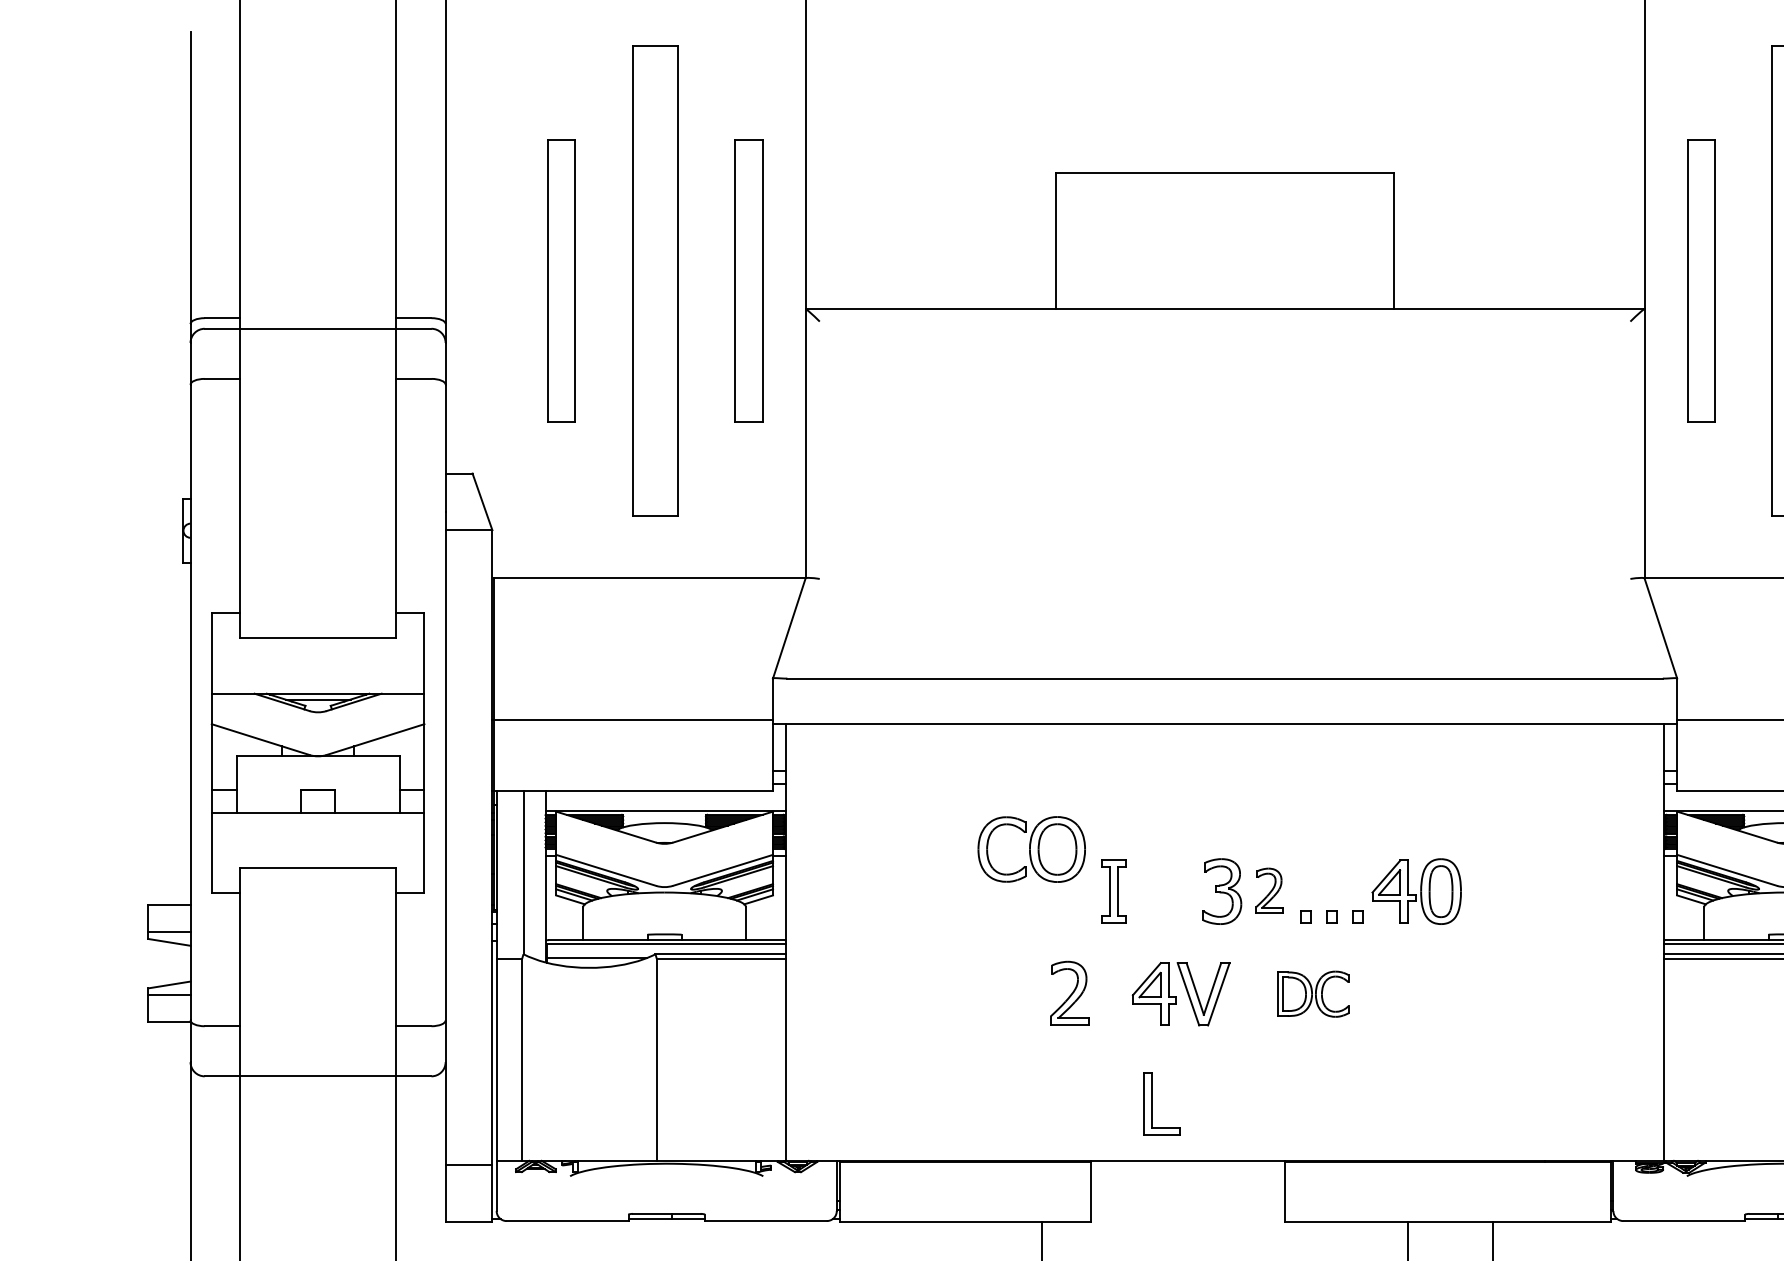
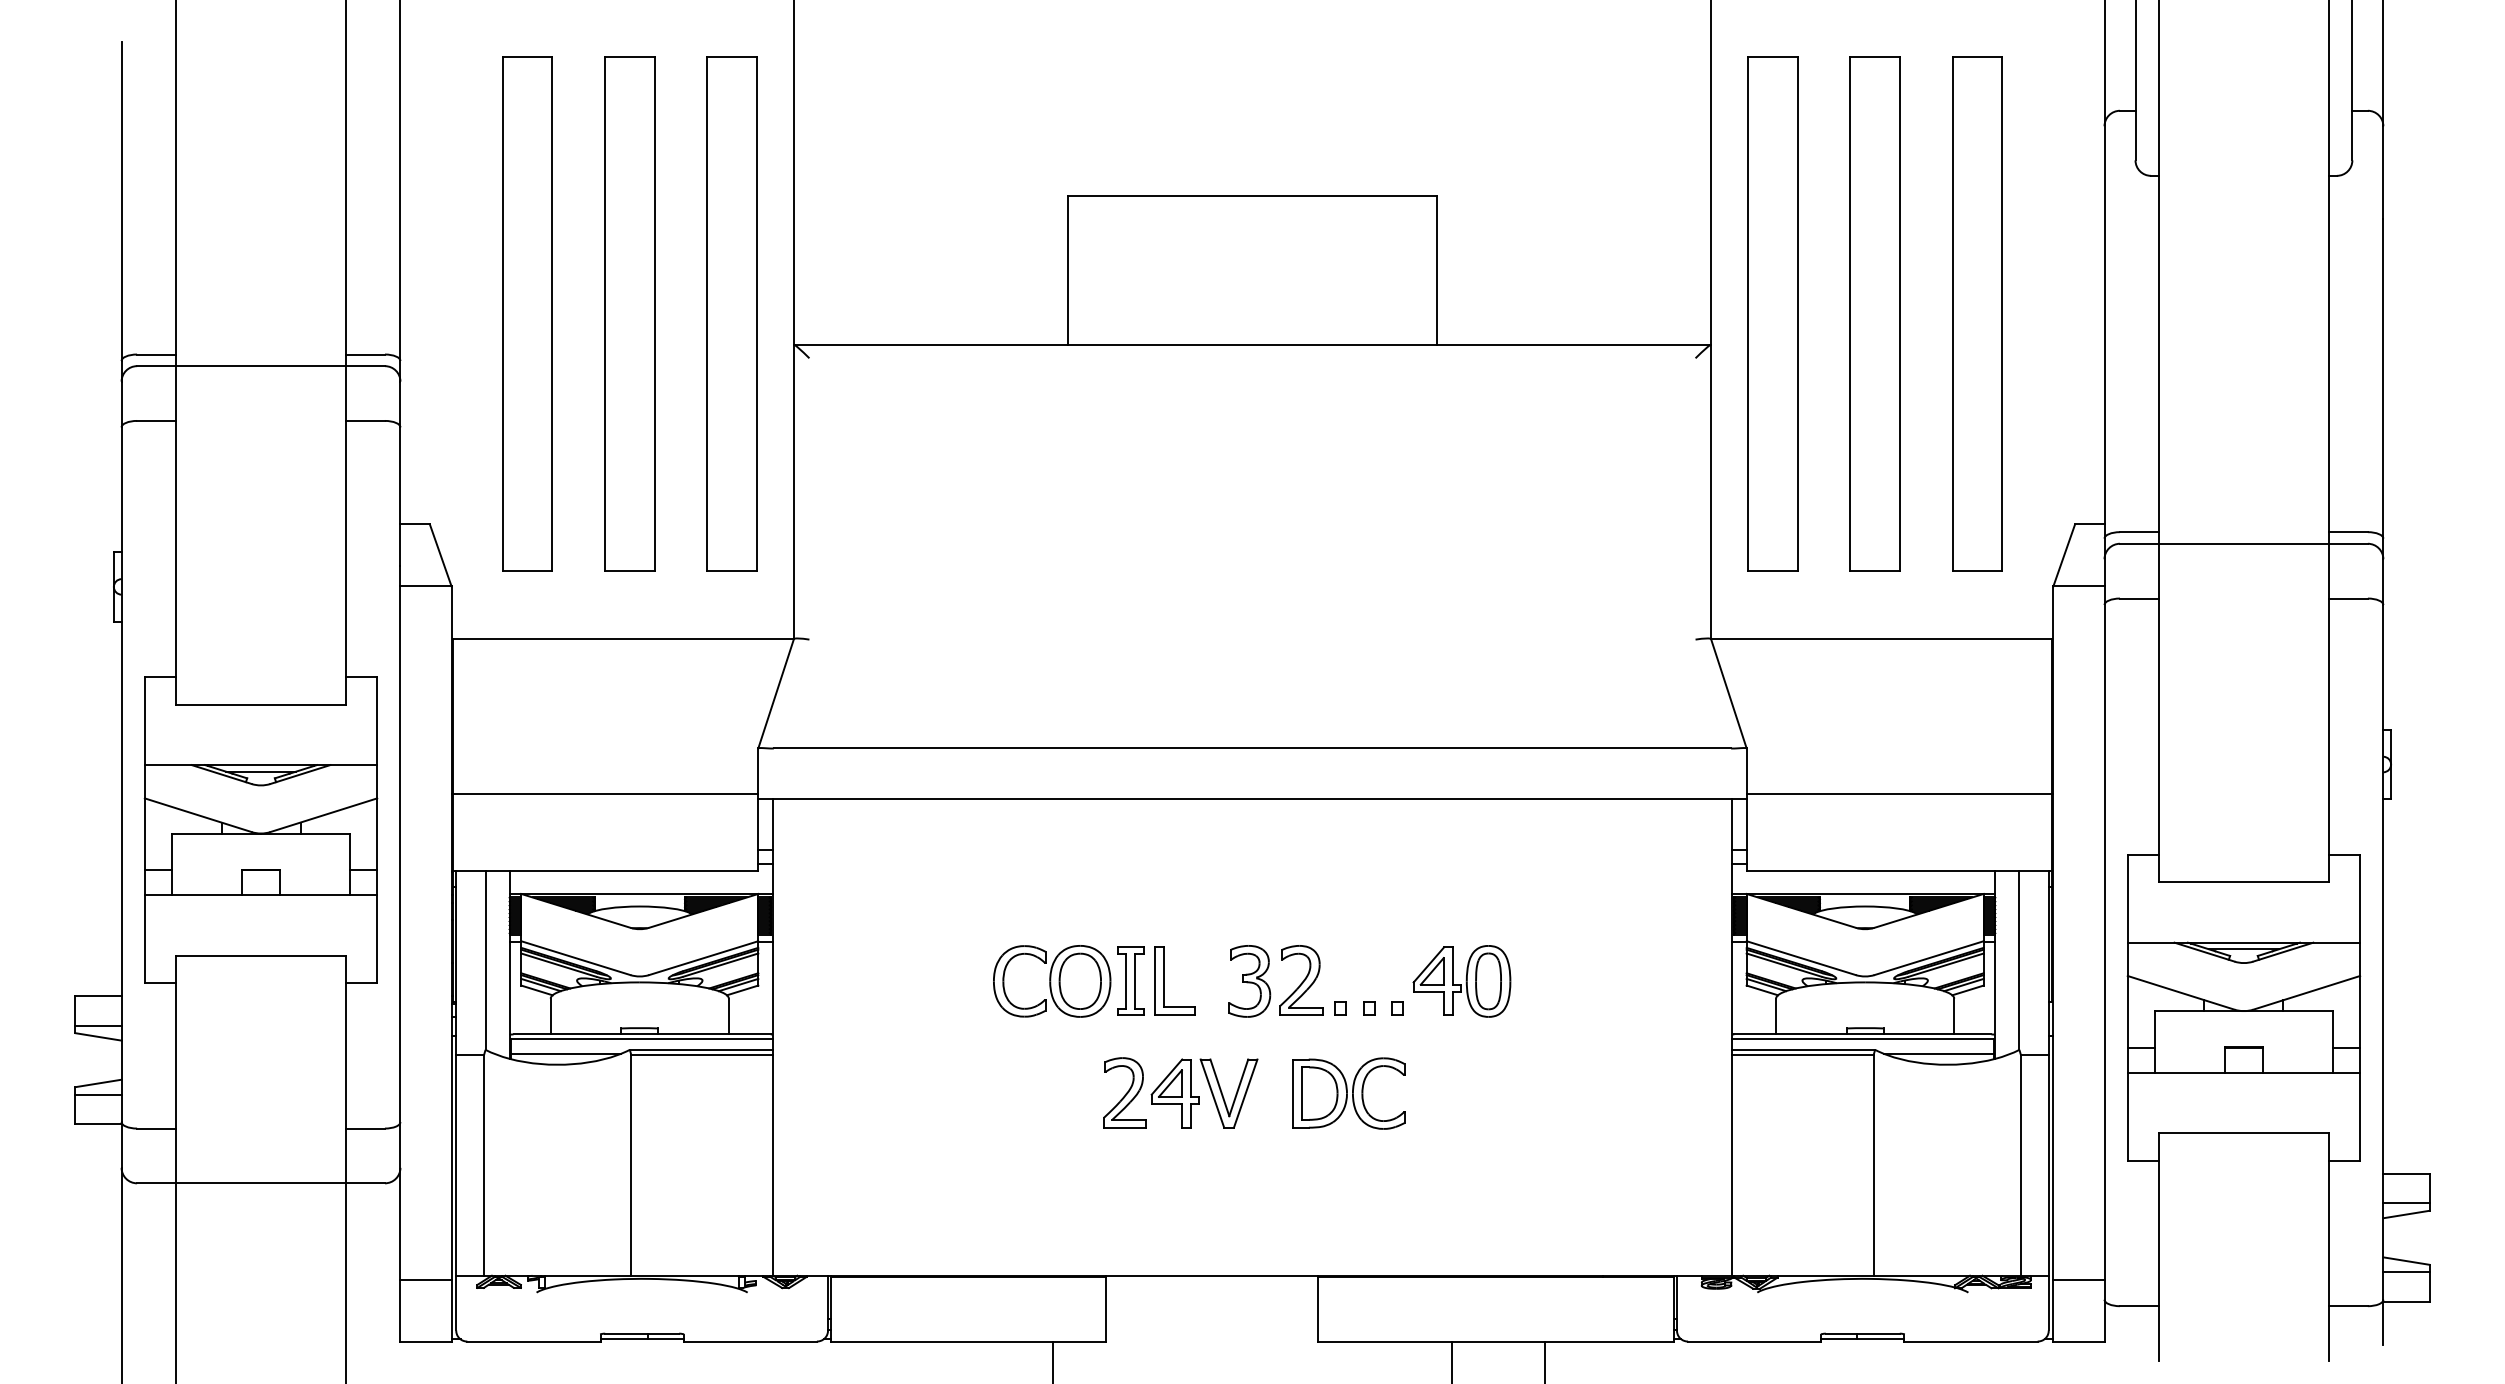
part: (561, 280) -> (527, 313), size x1.67
part: (748, 280) -> (731, 313), size x1.67
part: (1700, 280) -> (1772, 313), size x1.67
part: (1032, 849) -> (1052, 981), moved
part: (1269, 890) -> (1301, 980), size x1.43
part: (1069, 993) -> (1124, 1092), moved
part: (1312, 994) -> (1348, 1093), size x1.43
part: (1151, 1103) -> (1164, 980), moved

